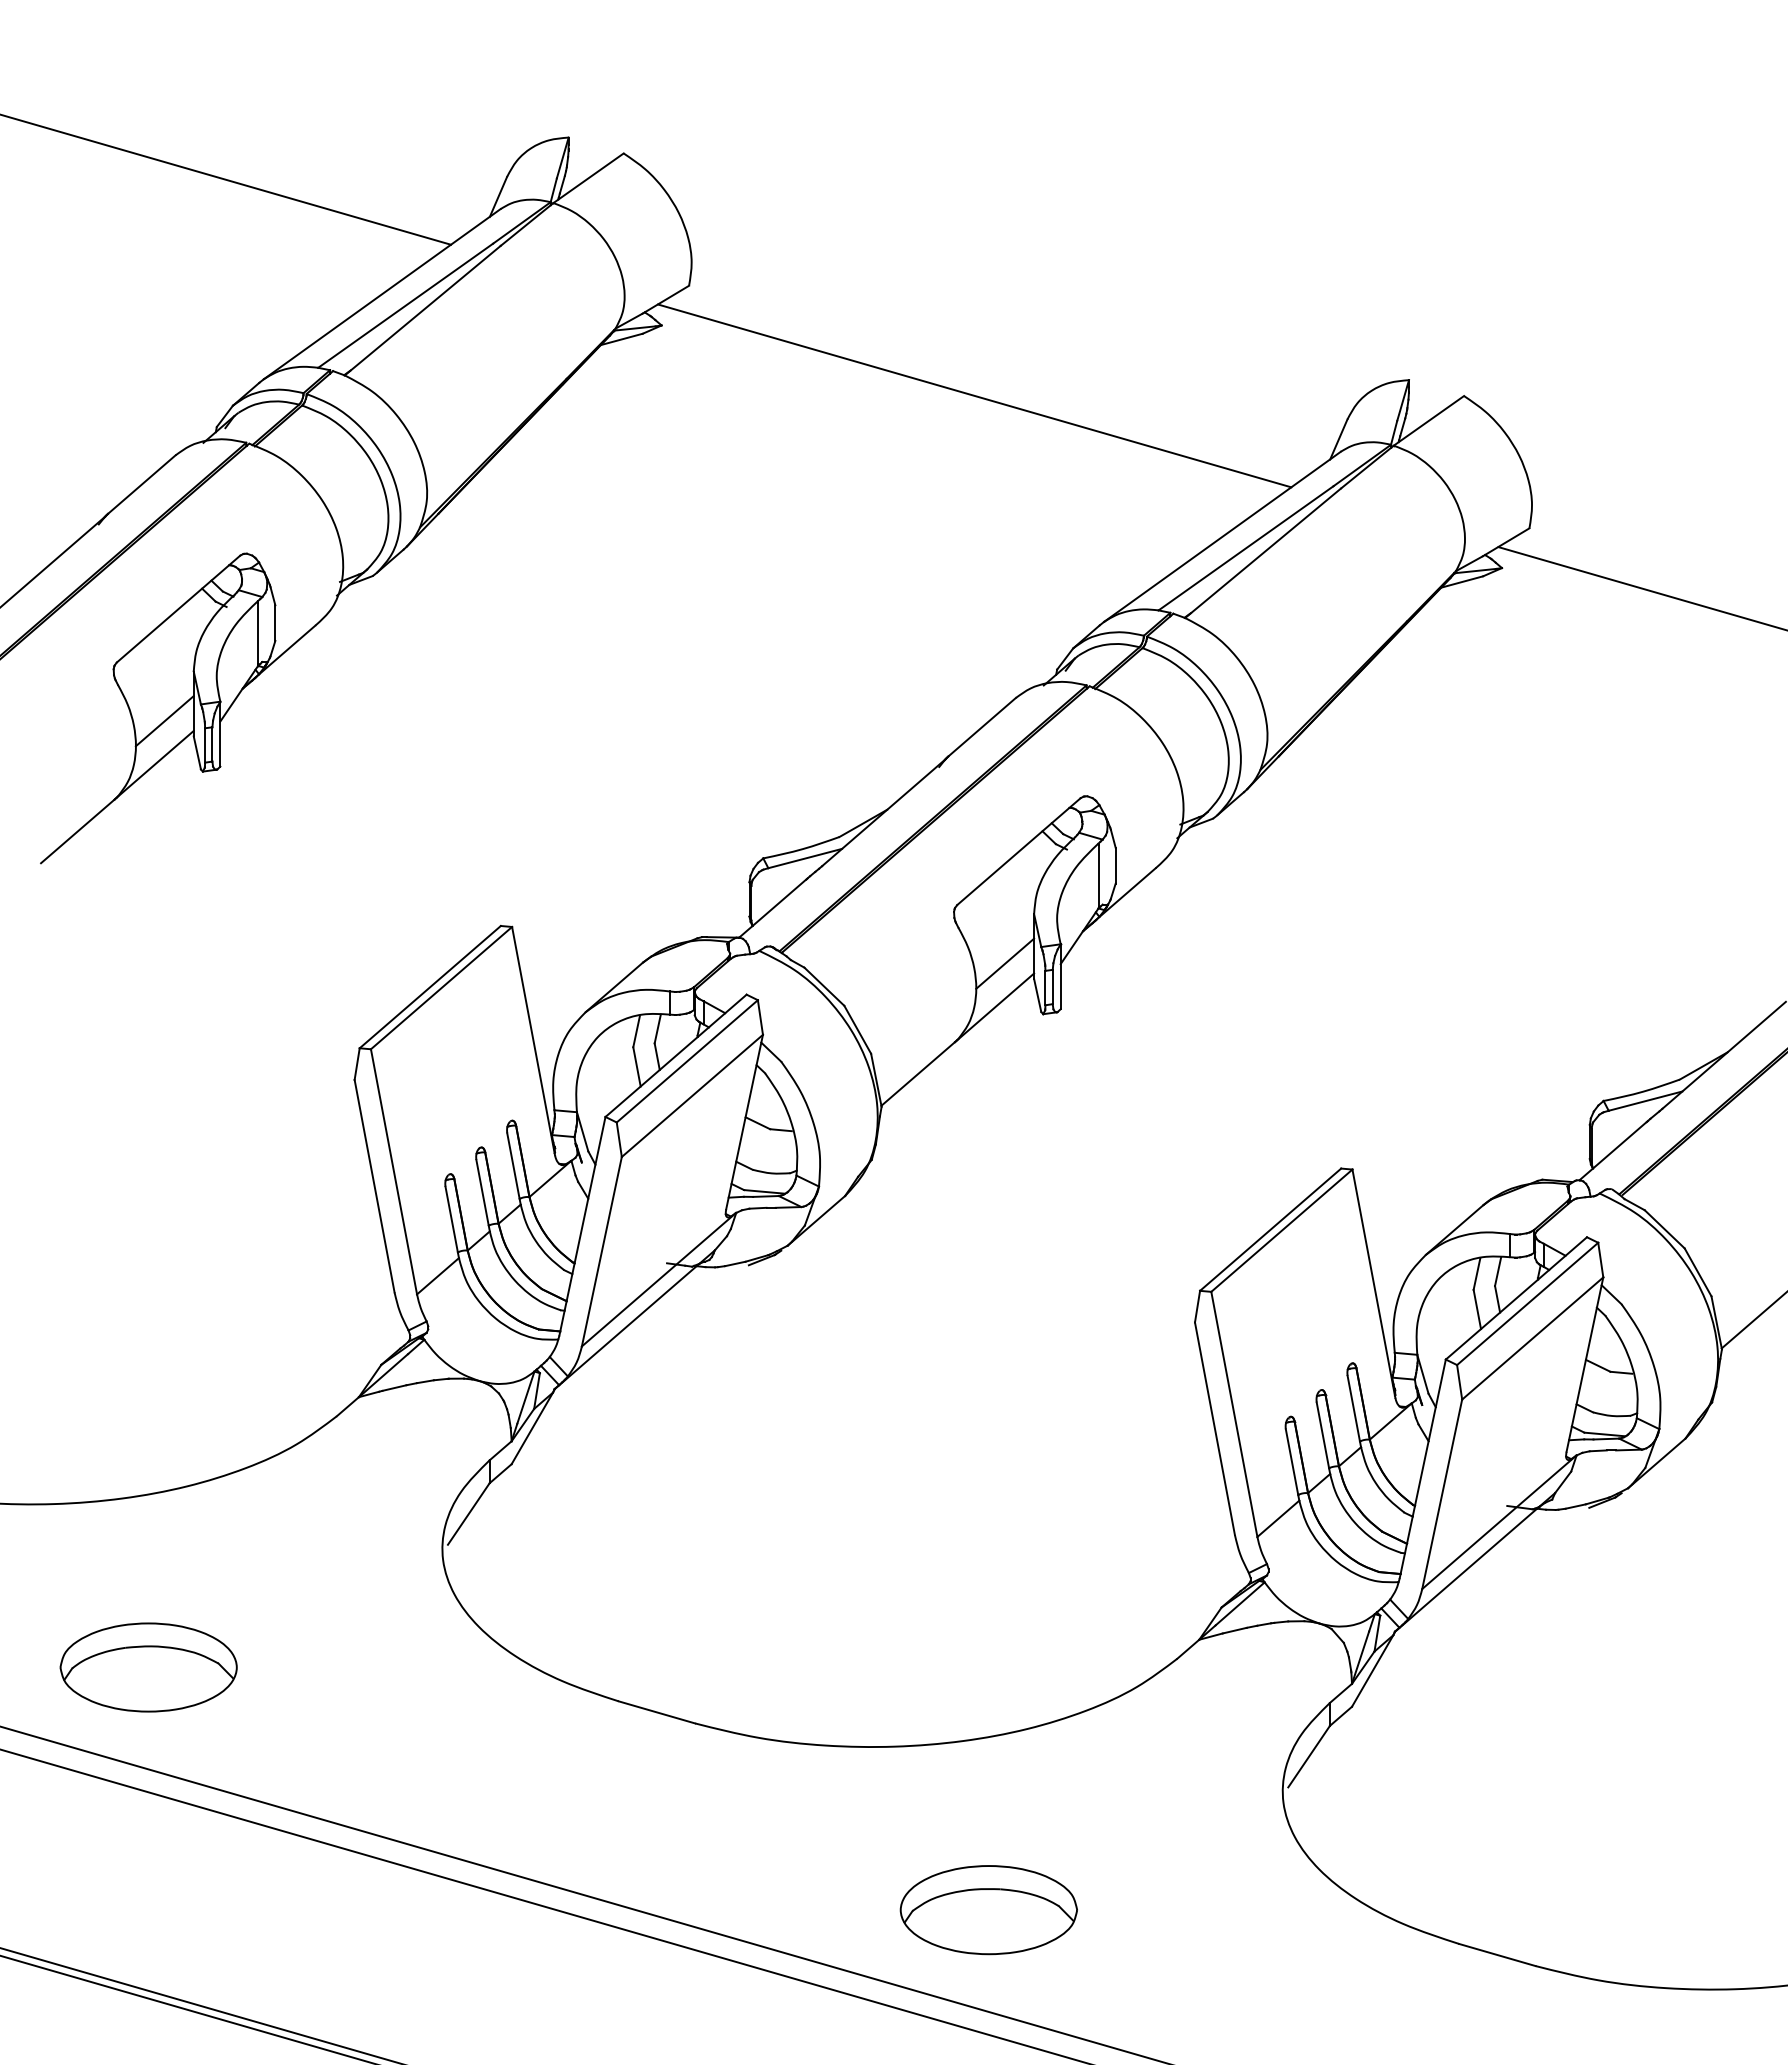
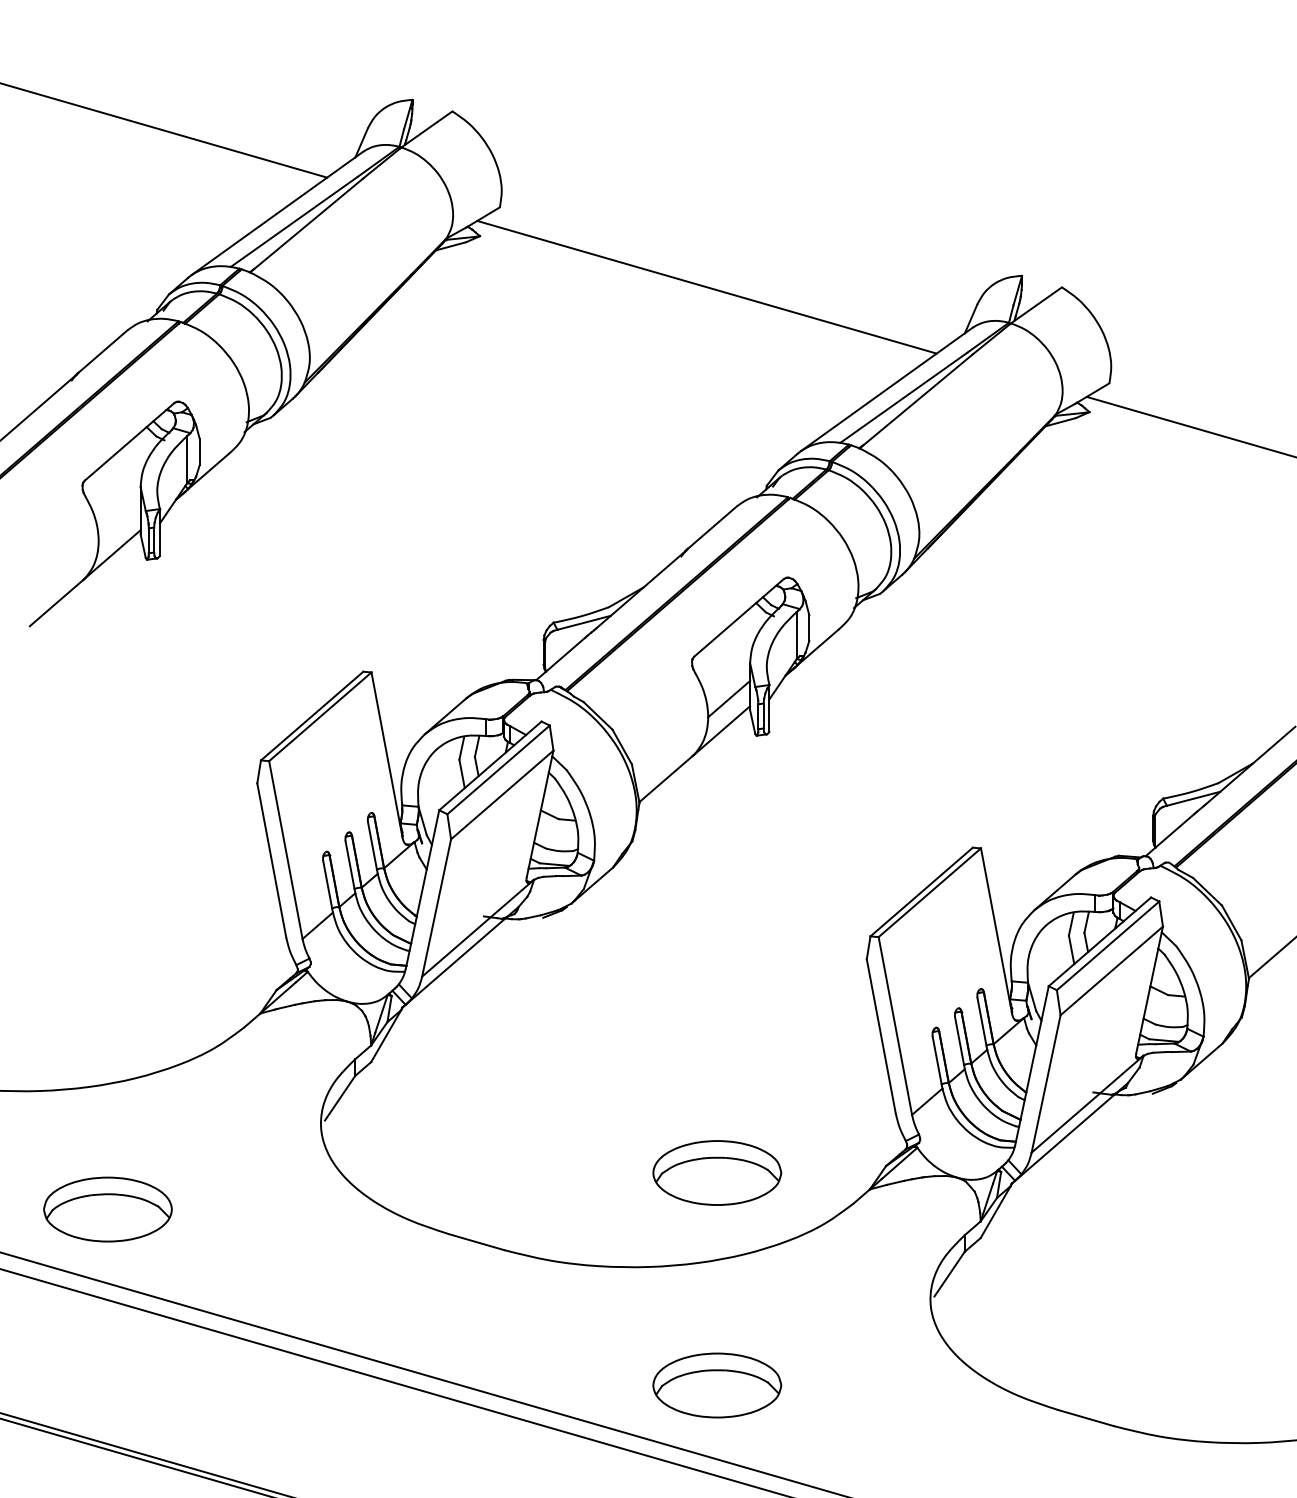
line: (164, 721) -> (119, 523), removed
part: (988, 1617) -> (717, 1173), added

